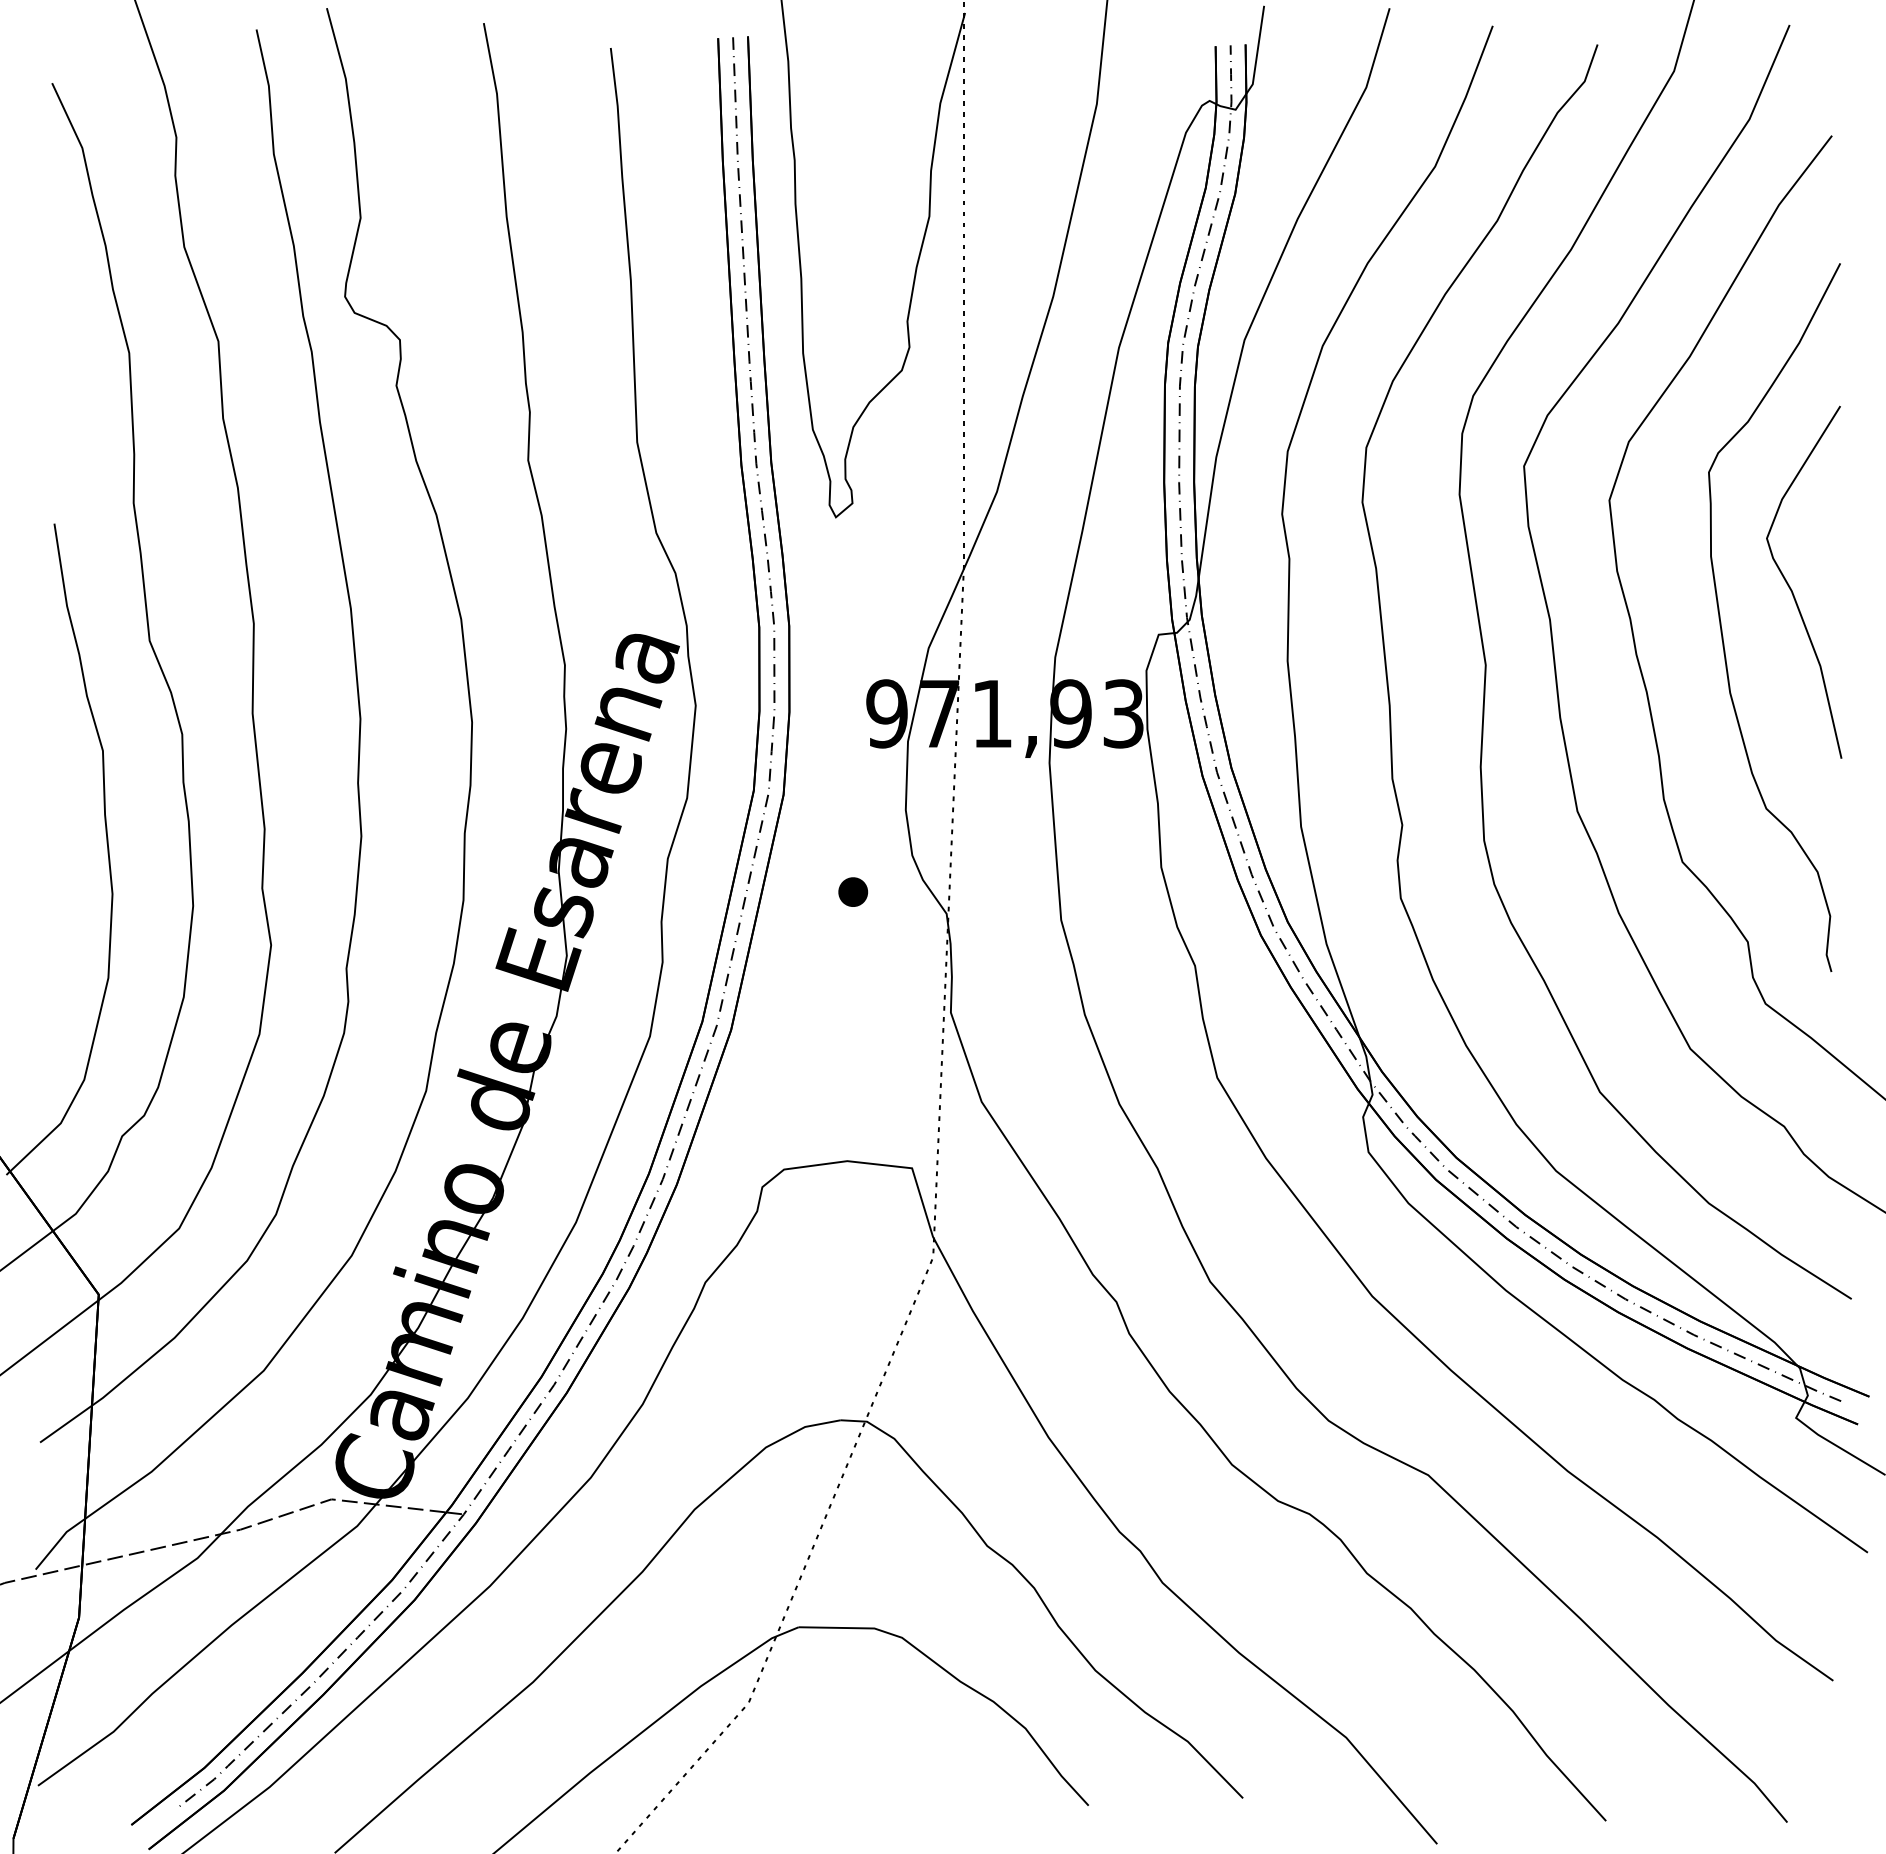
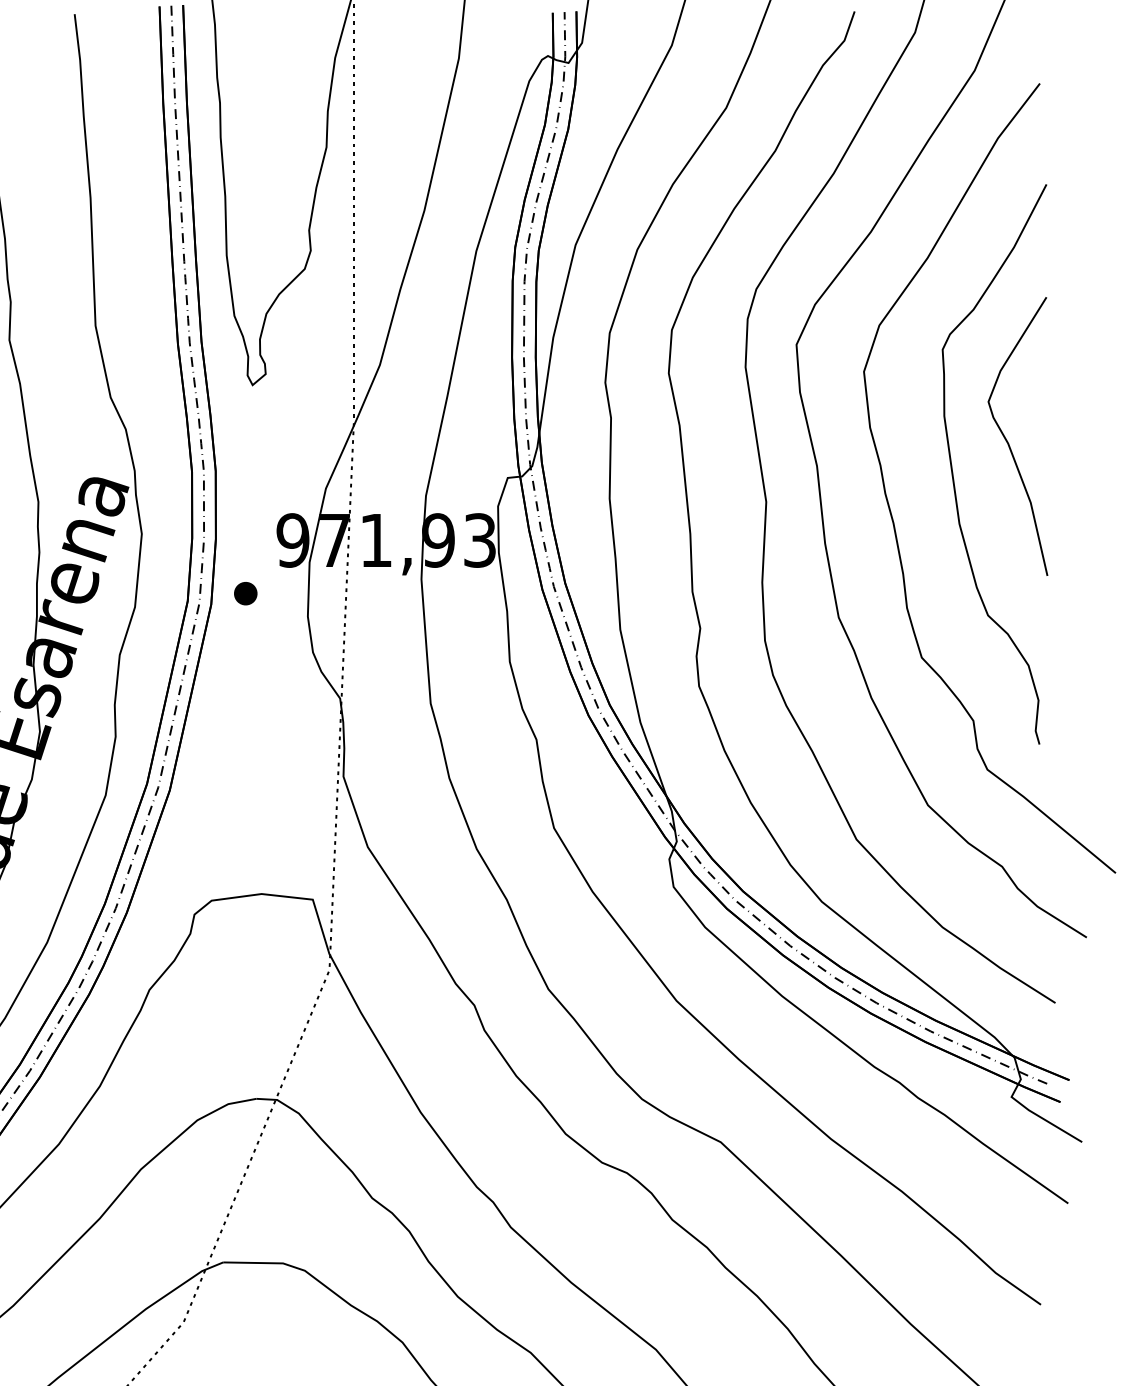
part: (853, 891) -> (245, 593), moved

